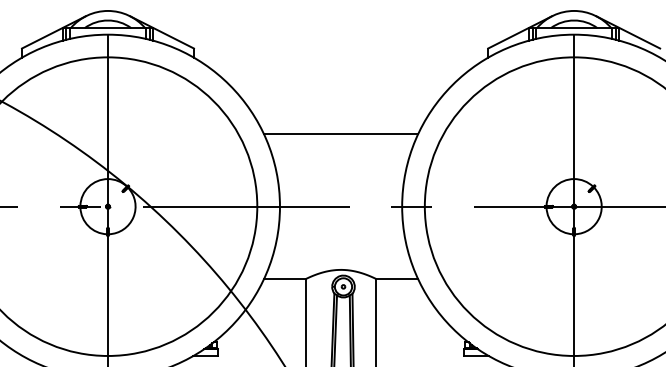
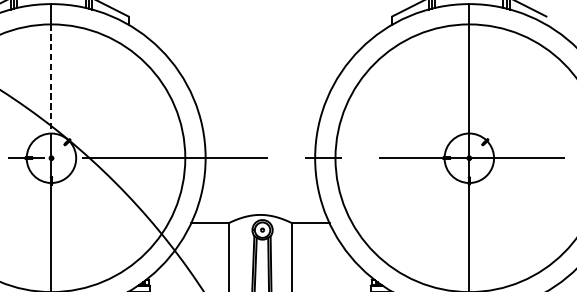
line: (108, 118) -> (51, 79), solid -> dashed
line: (340, 134) -> (259, 93), removed

